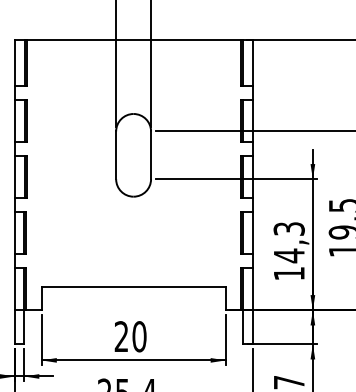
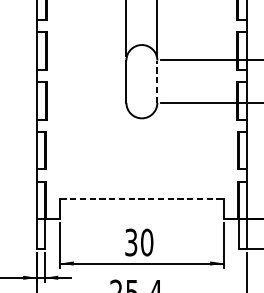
line: (151, 155) -> (157, 81), solid -> dashed
line: (134, 287) -> (142, 198), solid -> dashed
text: (121, 336) -> (131, 242), 20 -> 30

